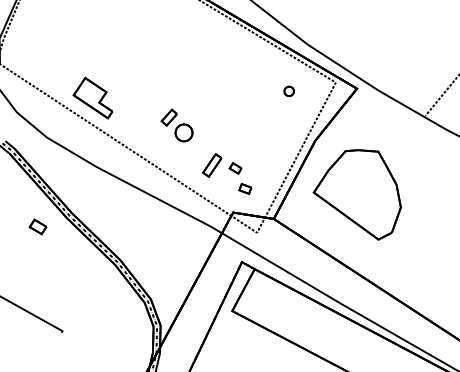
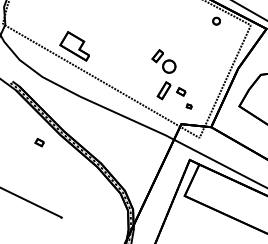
part: (288, 91) -> (216, 21), moved
part: (176, 125) -> (163, 61), moved
part: (245, 188) -> (189, 106), size x0.6
part: (37, 226) -> (39, 142), size x0.7

